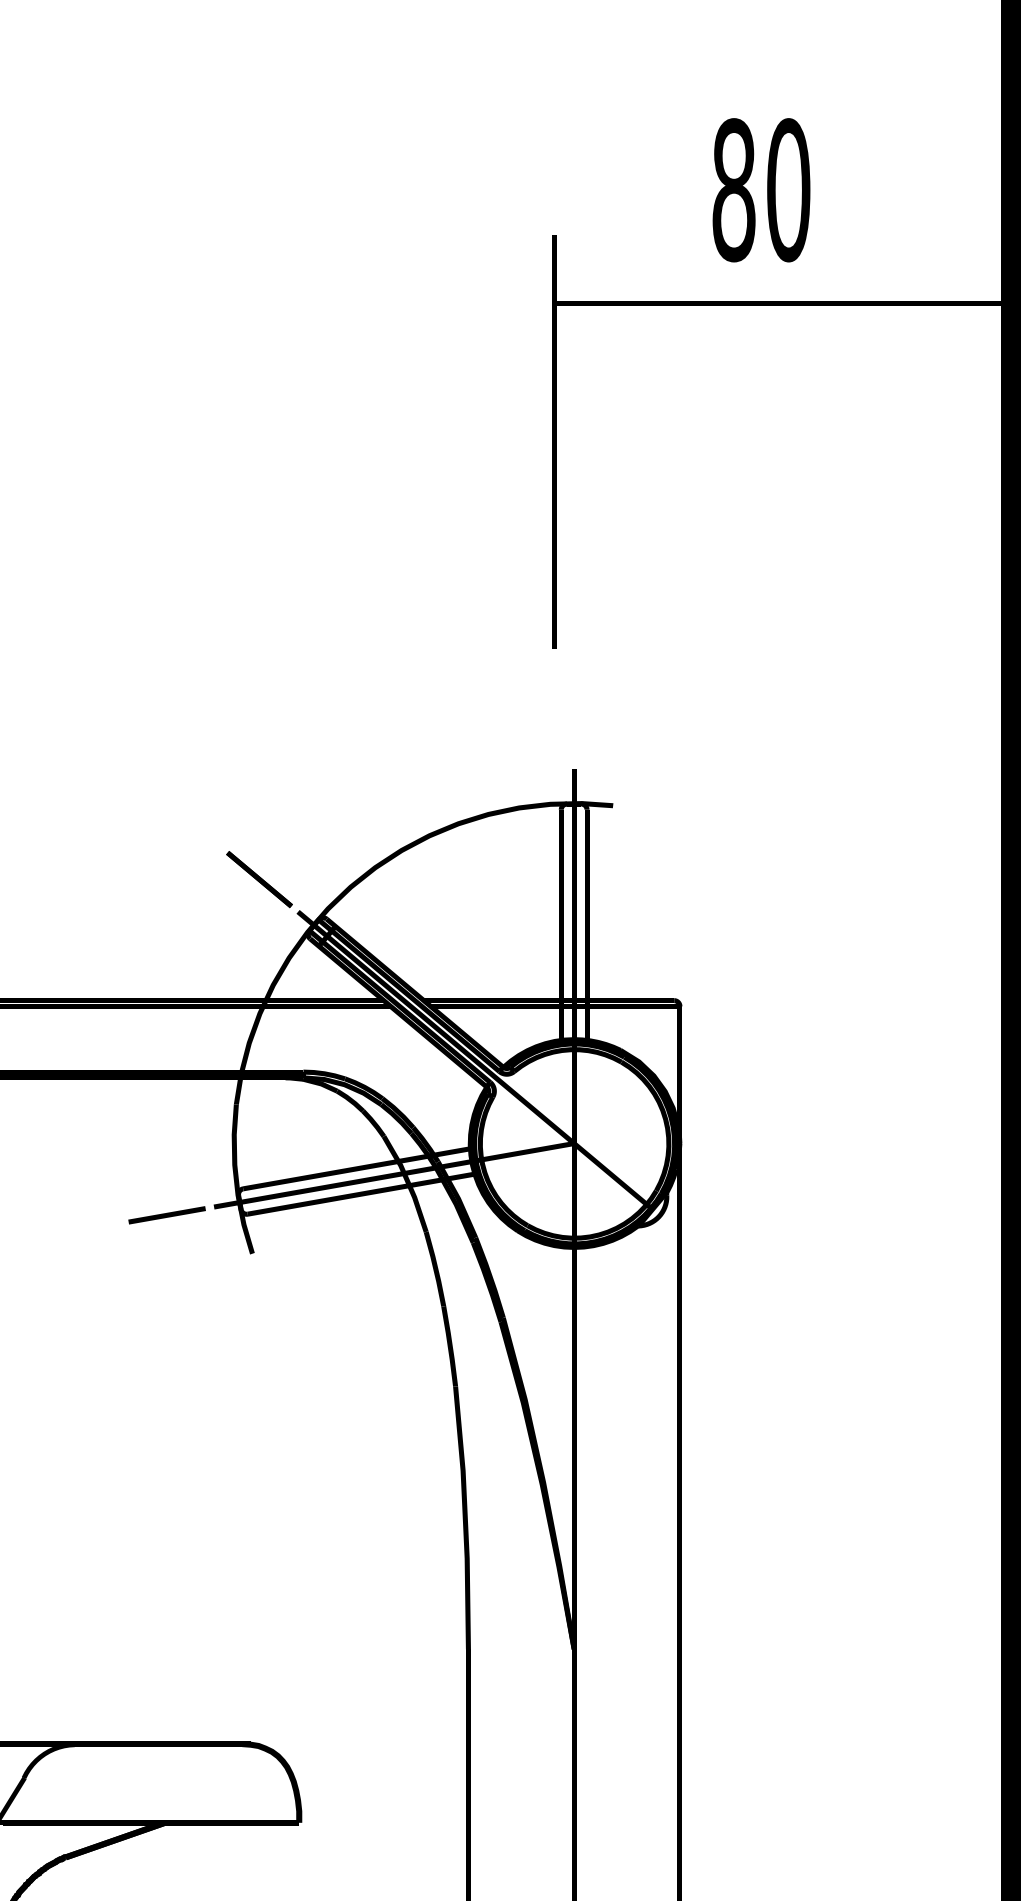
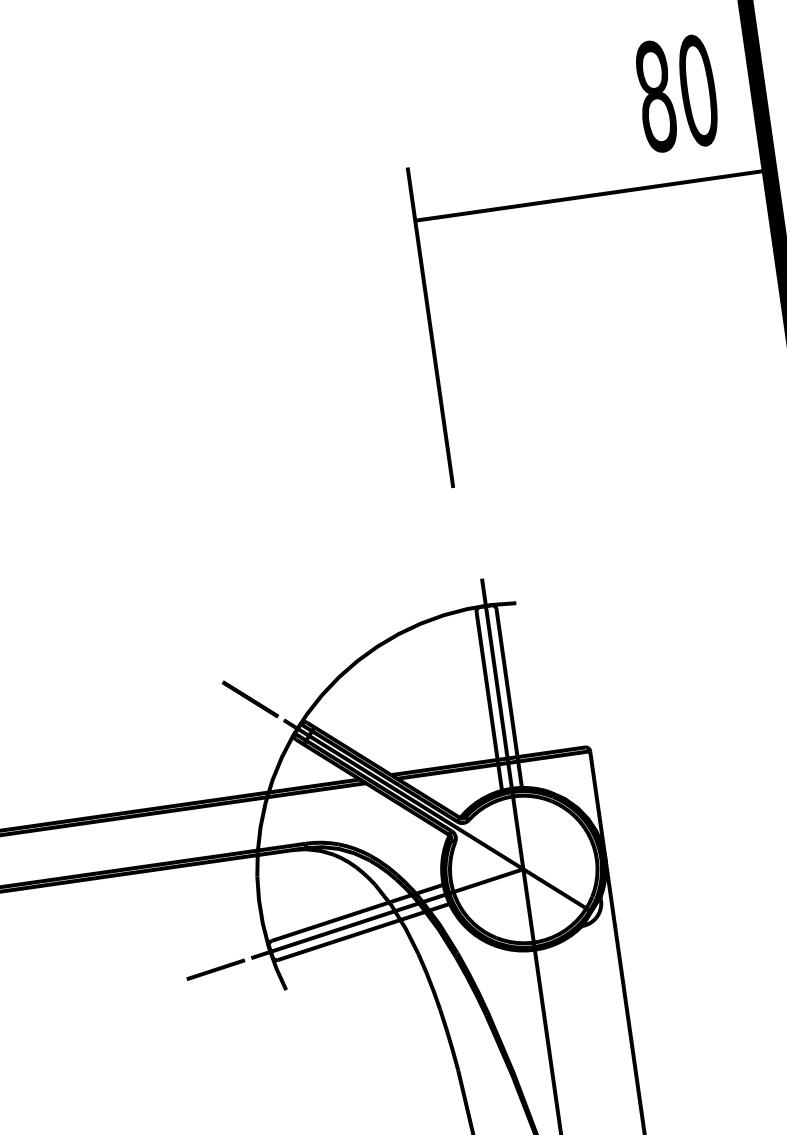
text: (761, 190) -> (677, 93), moved

